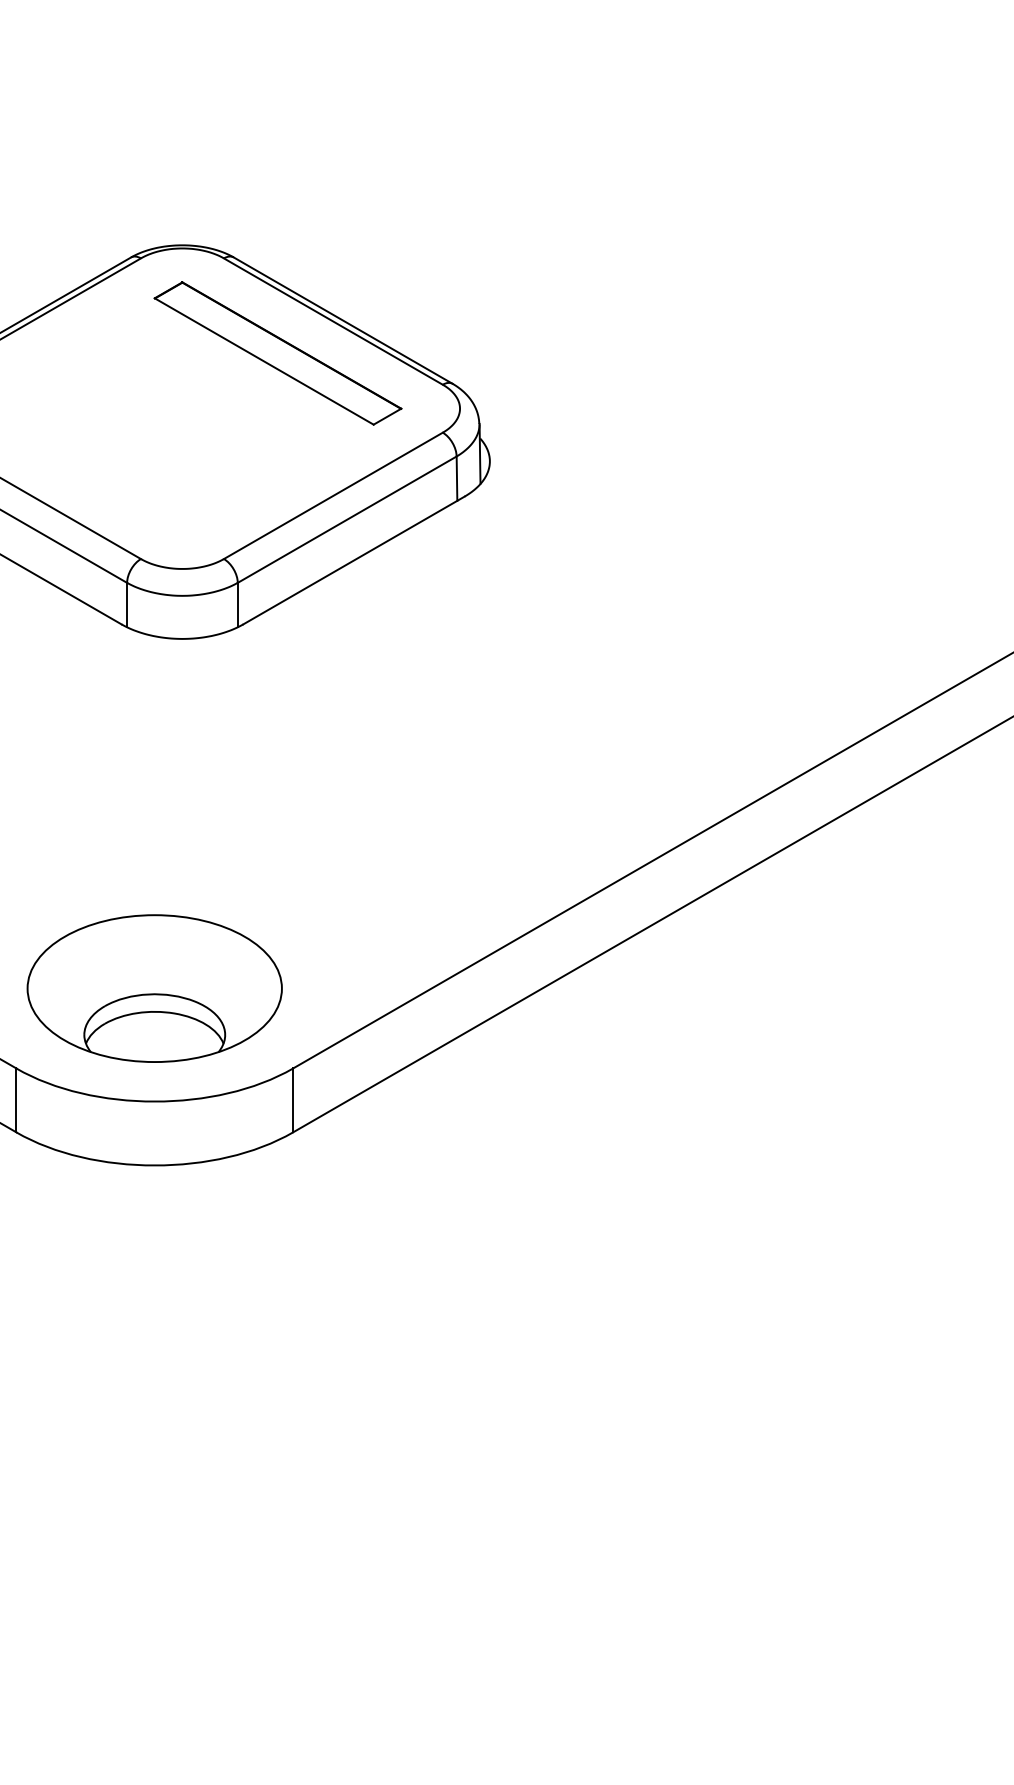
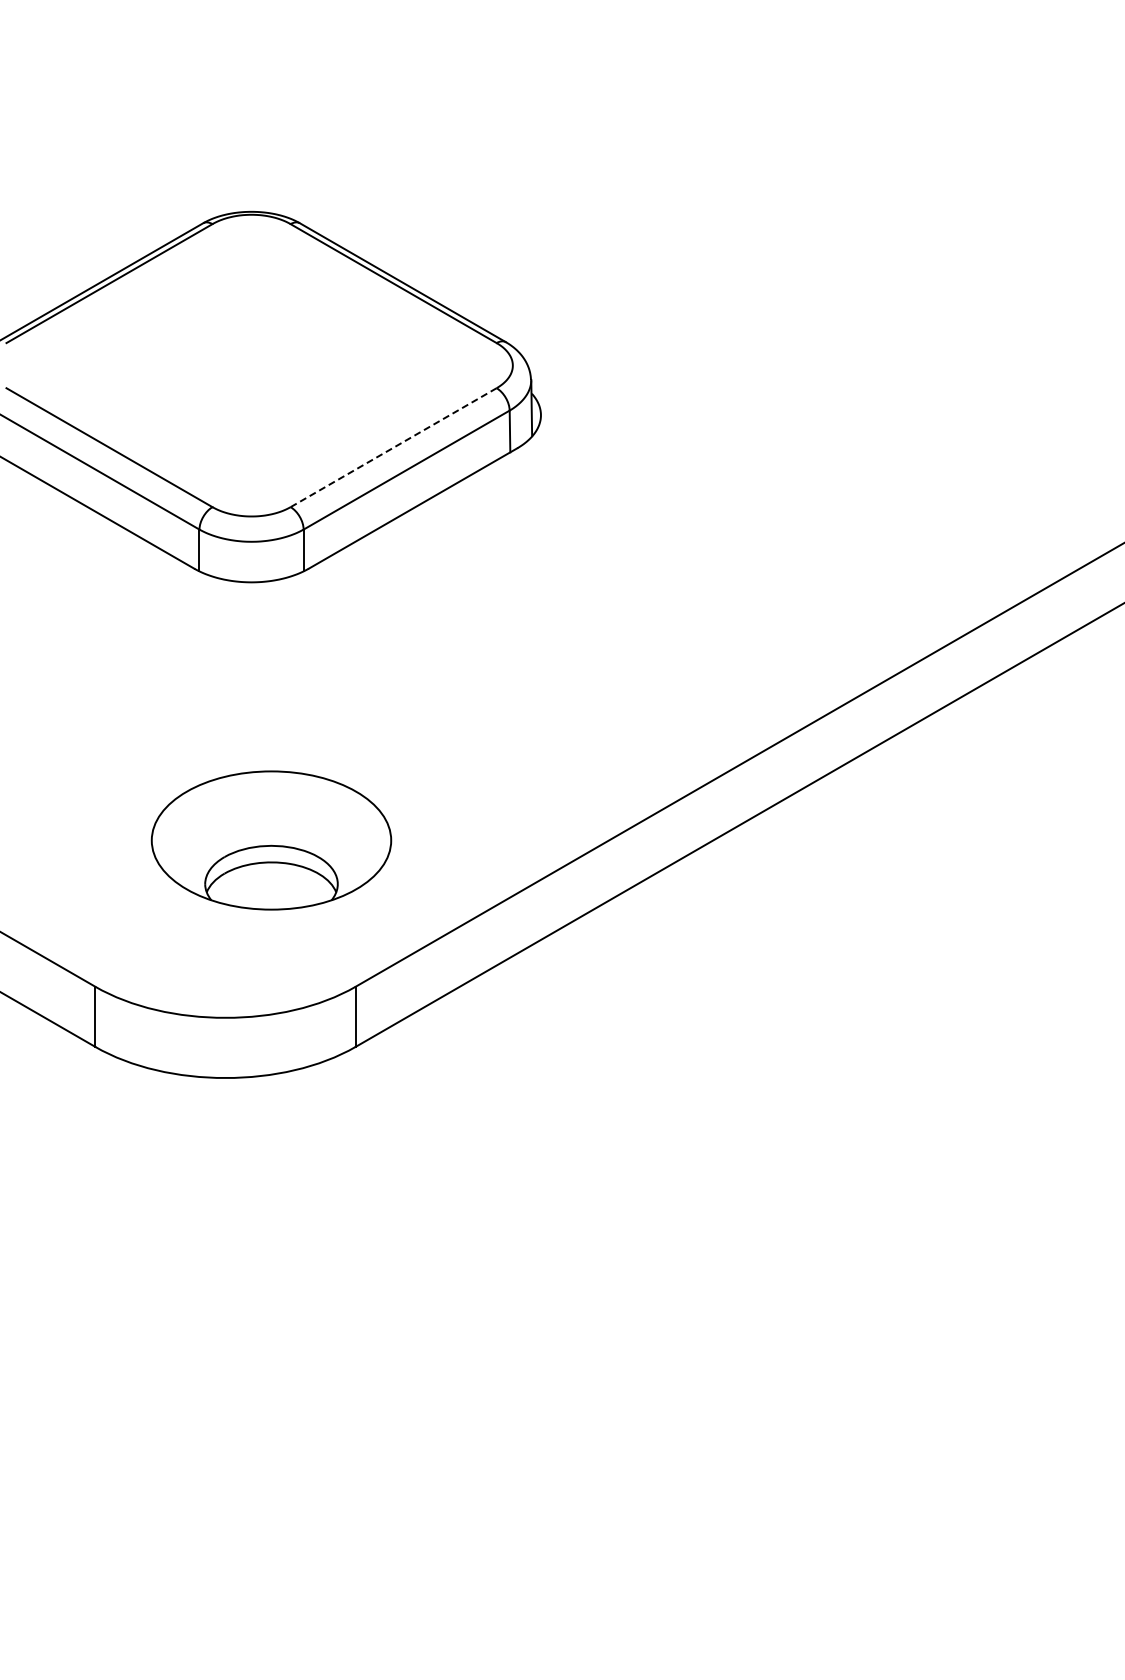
part: (277, 353) -> (341, 313), removed
line: (333, 495) -> (393, 447), solid -> dashed
part: (154, 988) -> (271, 840), moved

